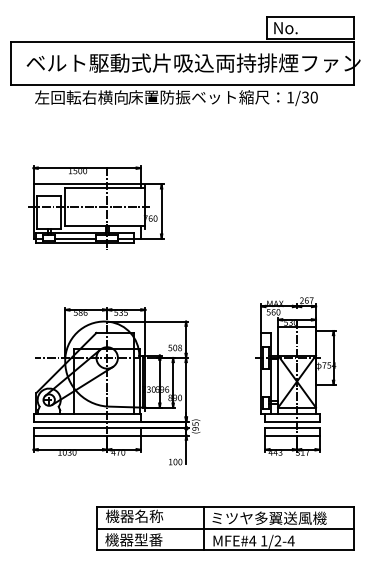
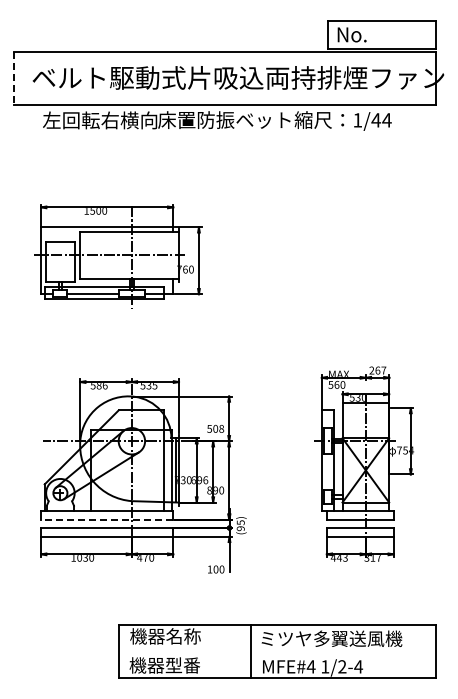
line: (11, 63) -> (13, 78), solid -> dashed
text: (309, 97) -> (381, 120), 1/30 -> 1/44
line: (86, 421) -> (106, 519), solid -> dashed
line: (225, 528) -> (277, 651), removed

